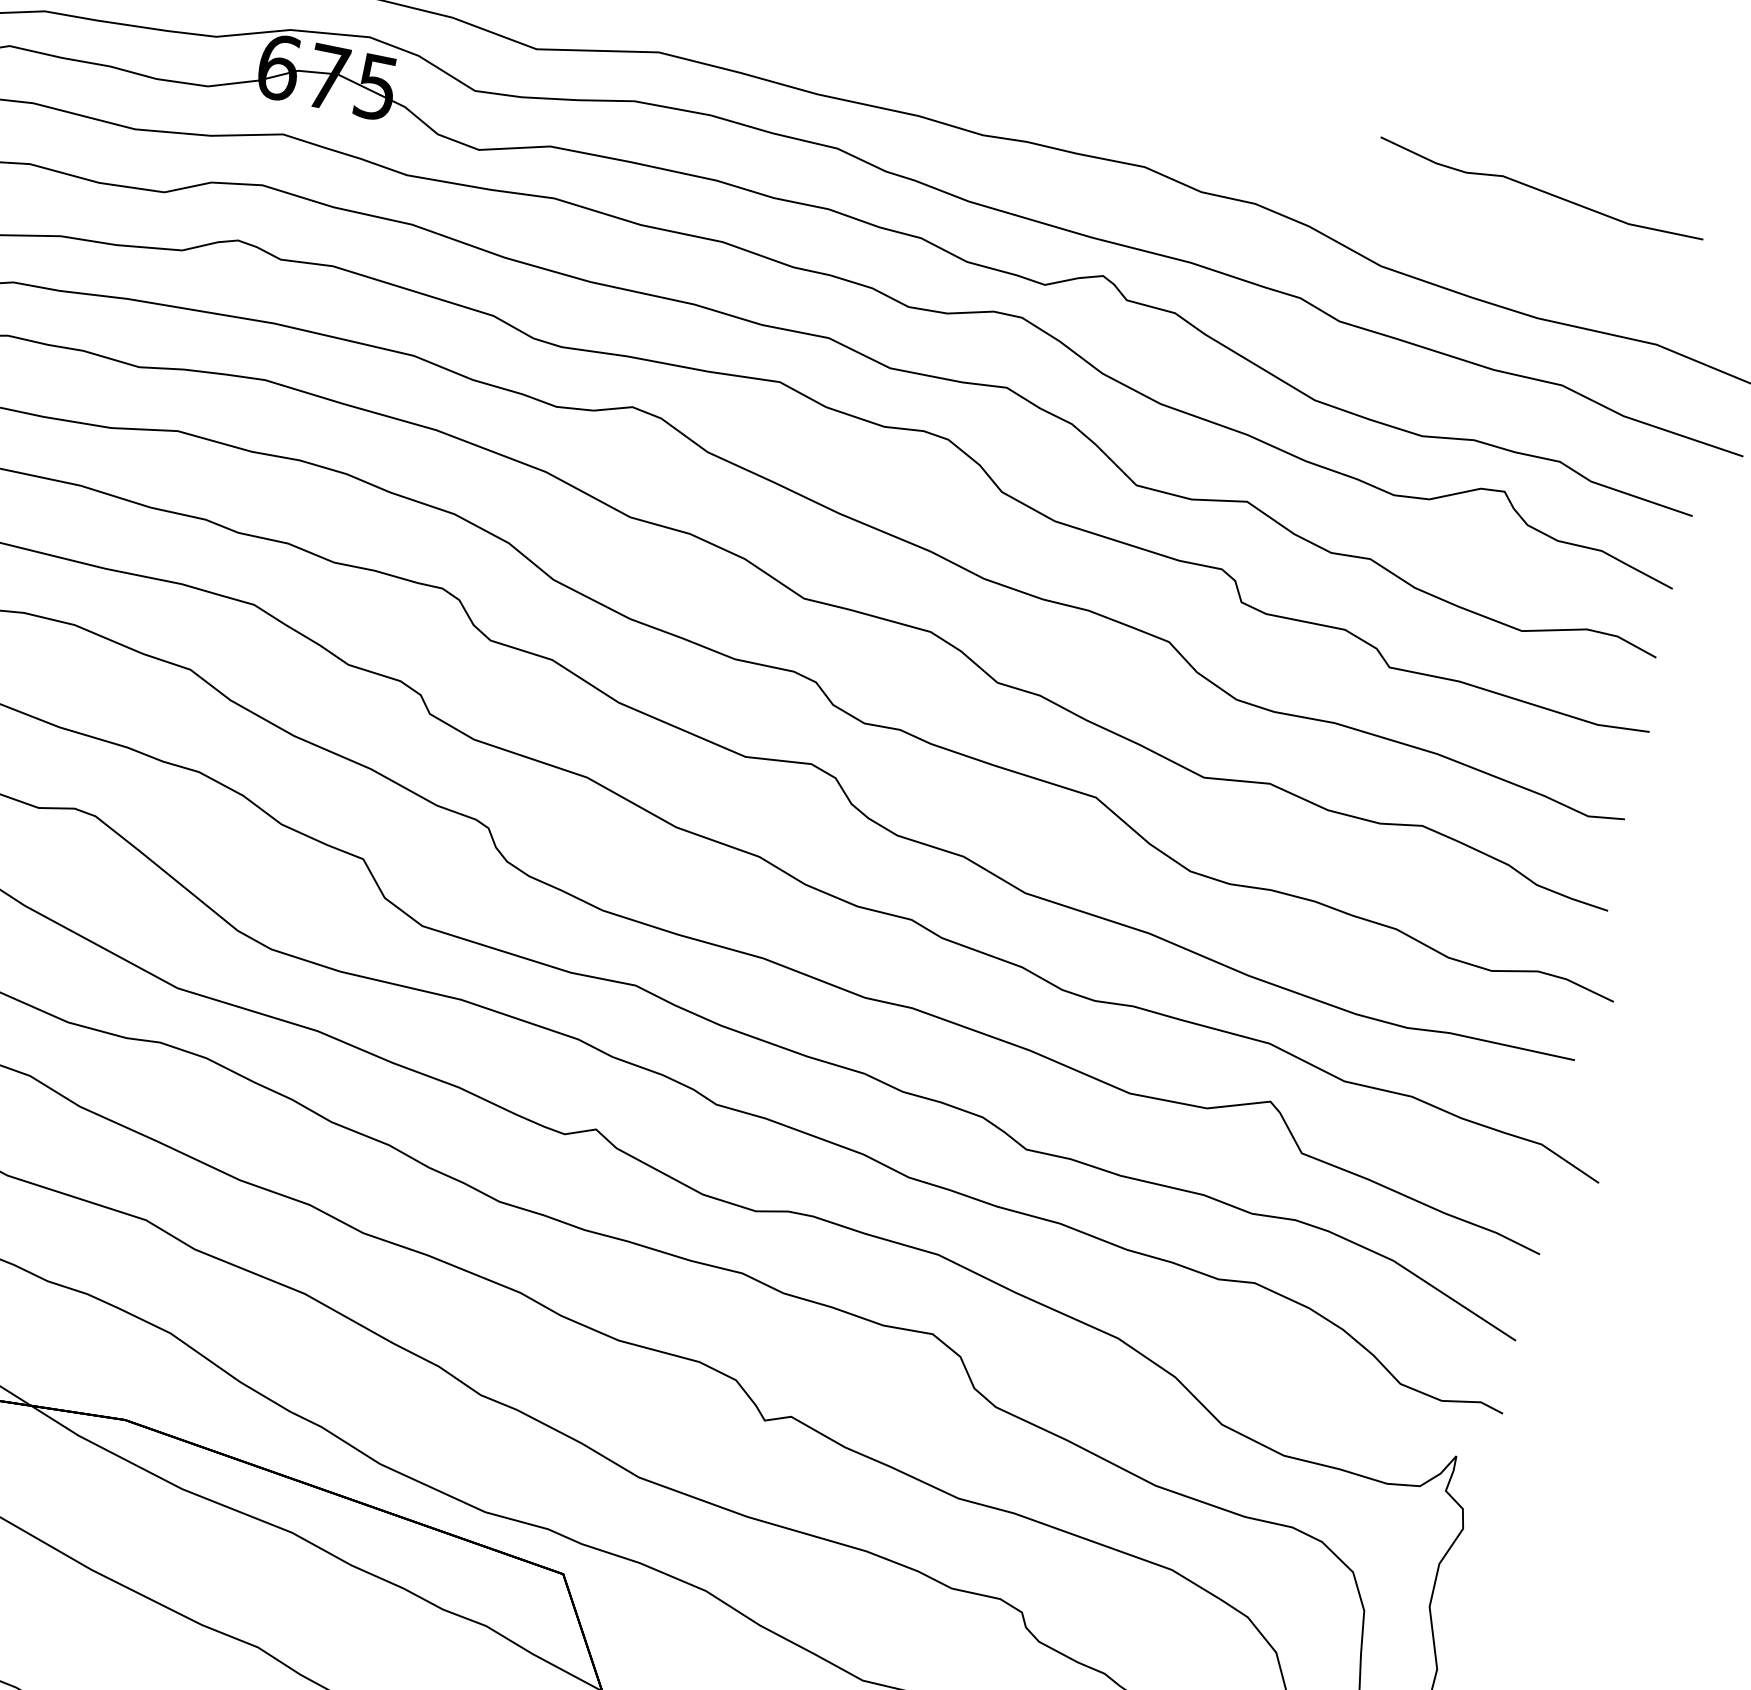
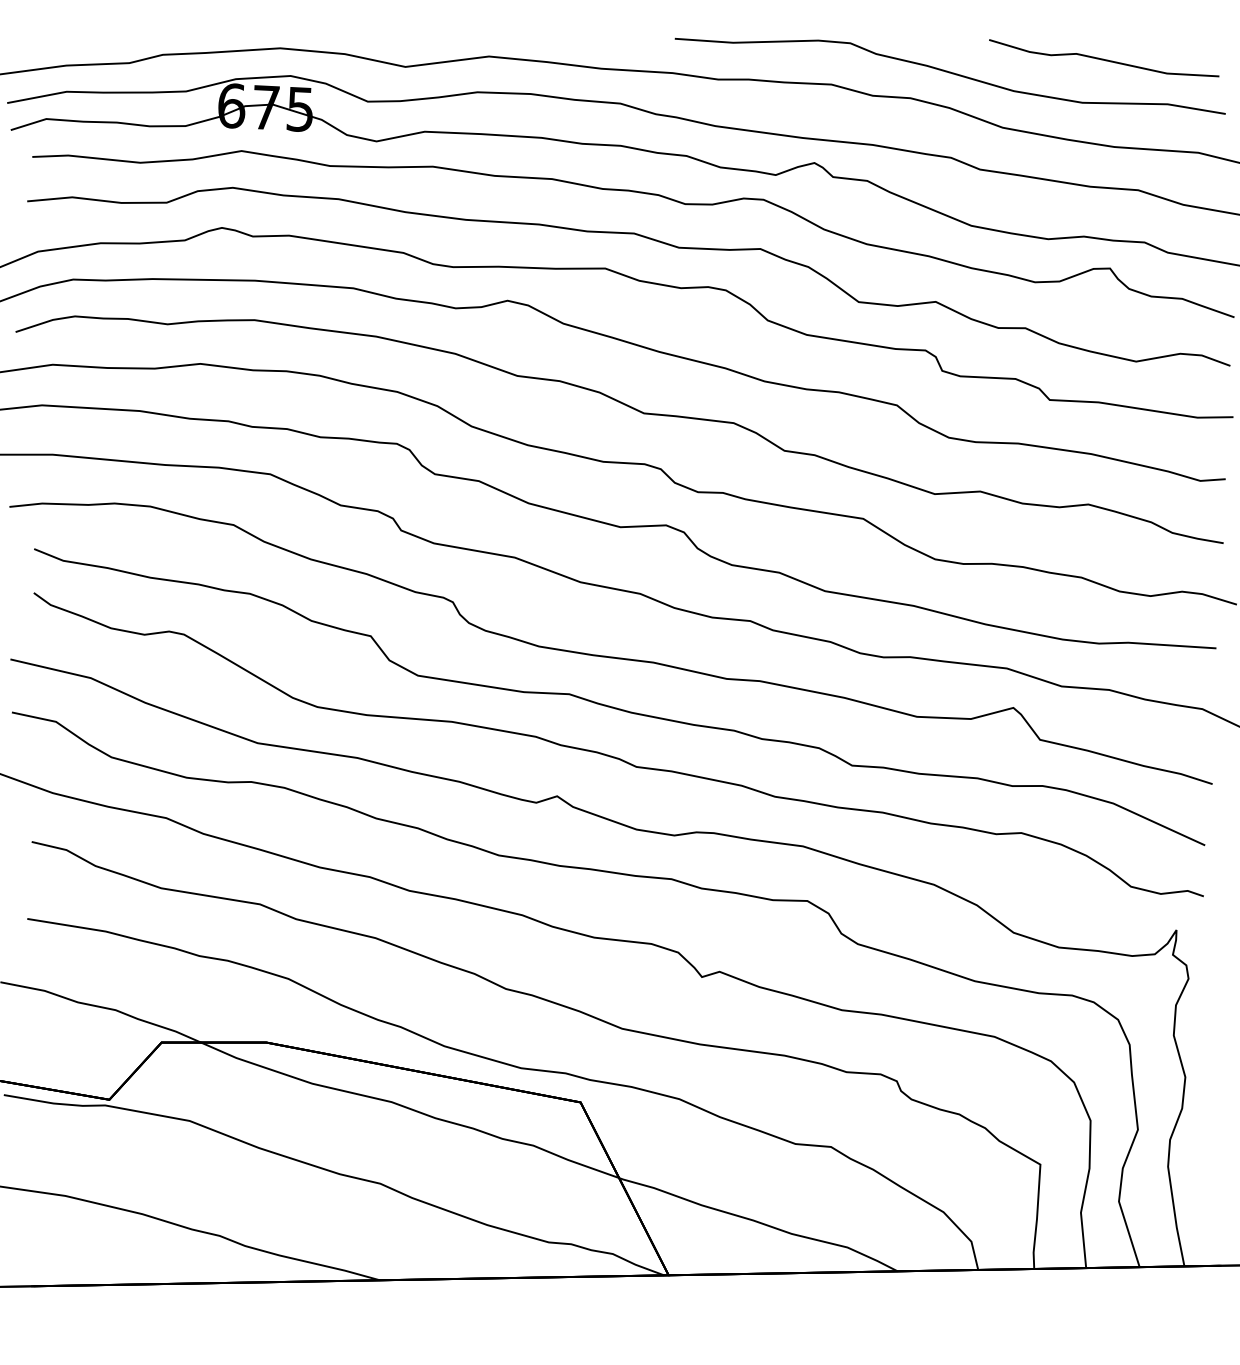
part: (1316, 179) -> (949, 75), added

